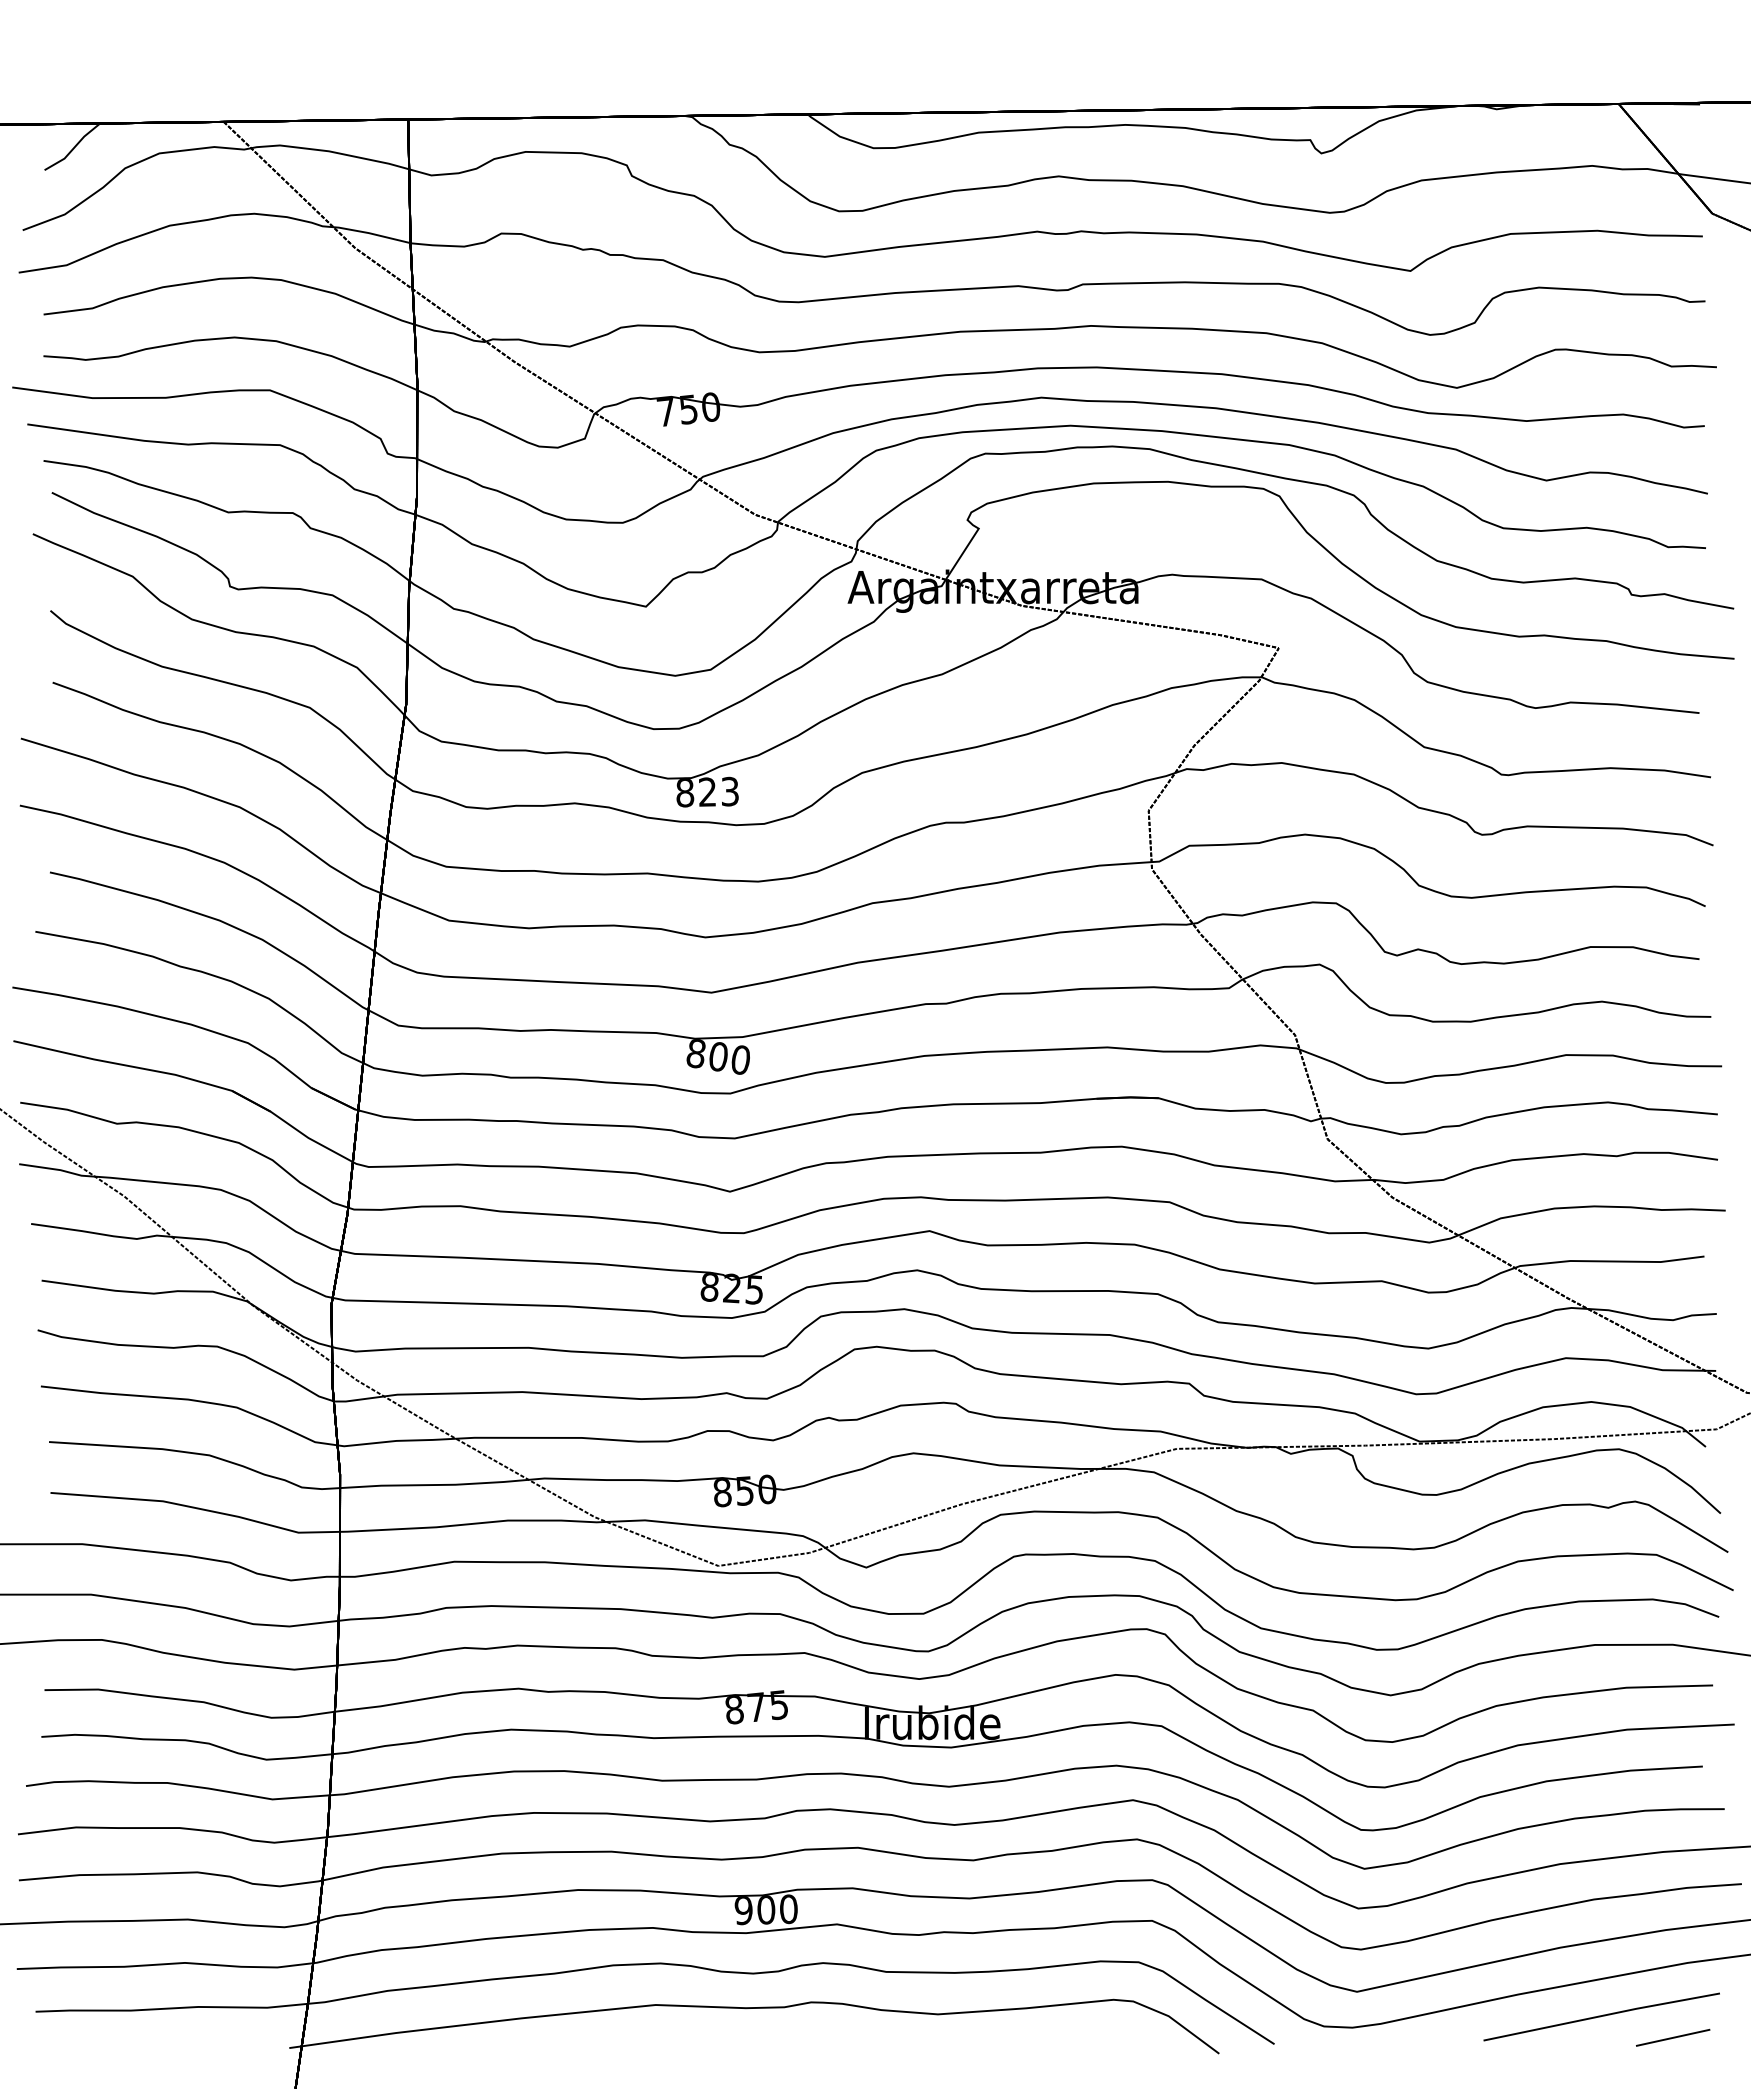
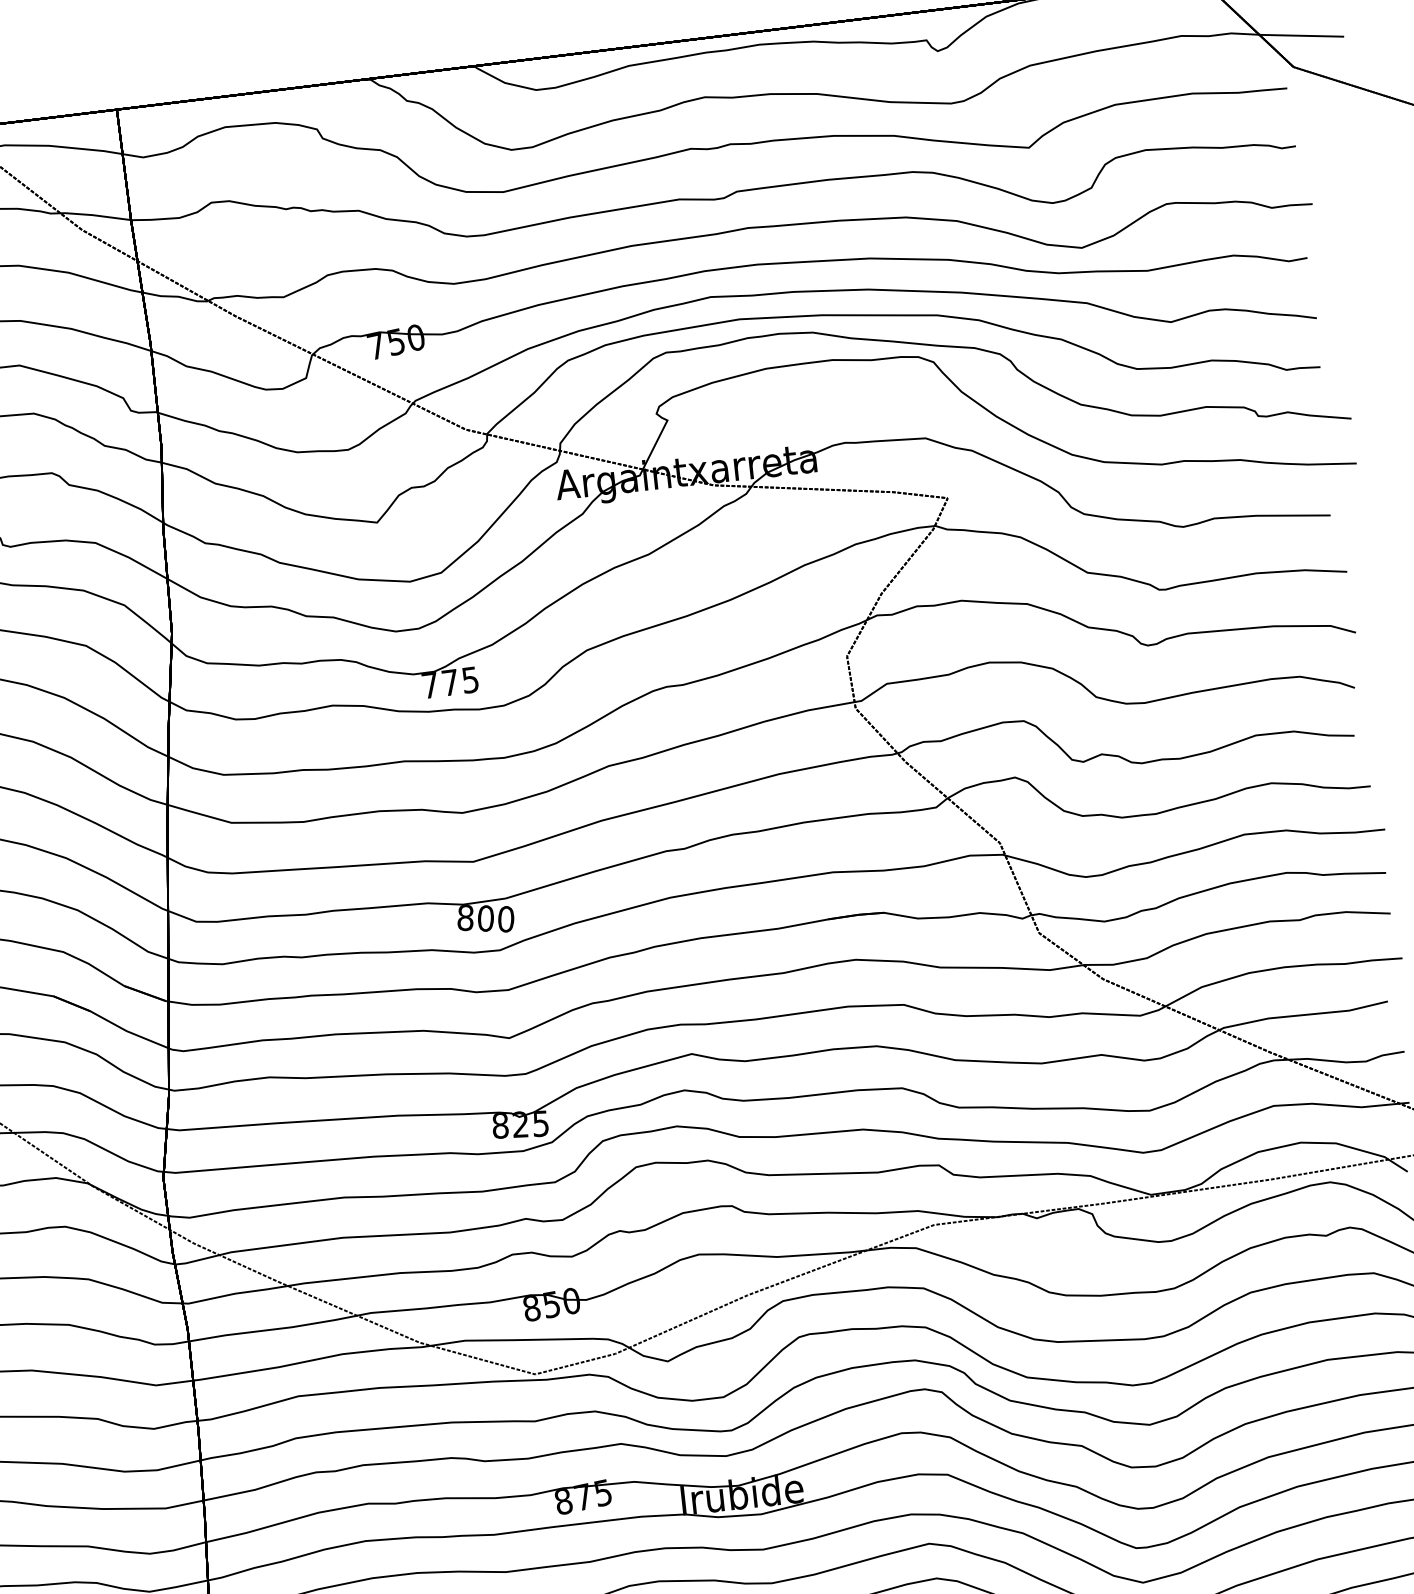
text: (707, 791) -> (450, 682), 823 -> 775

